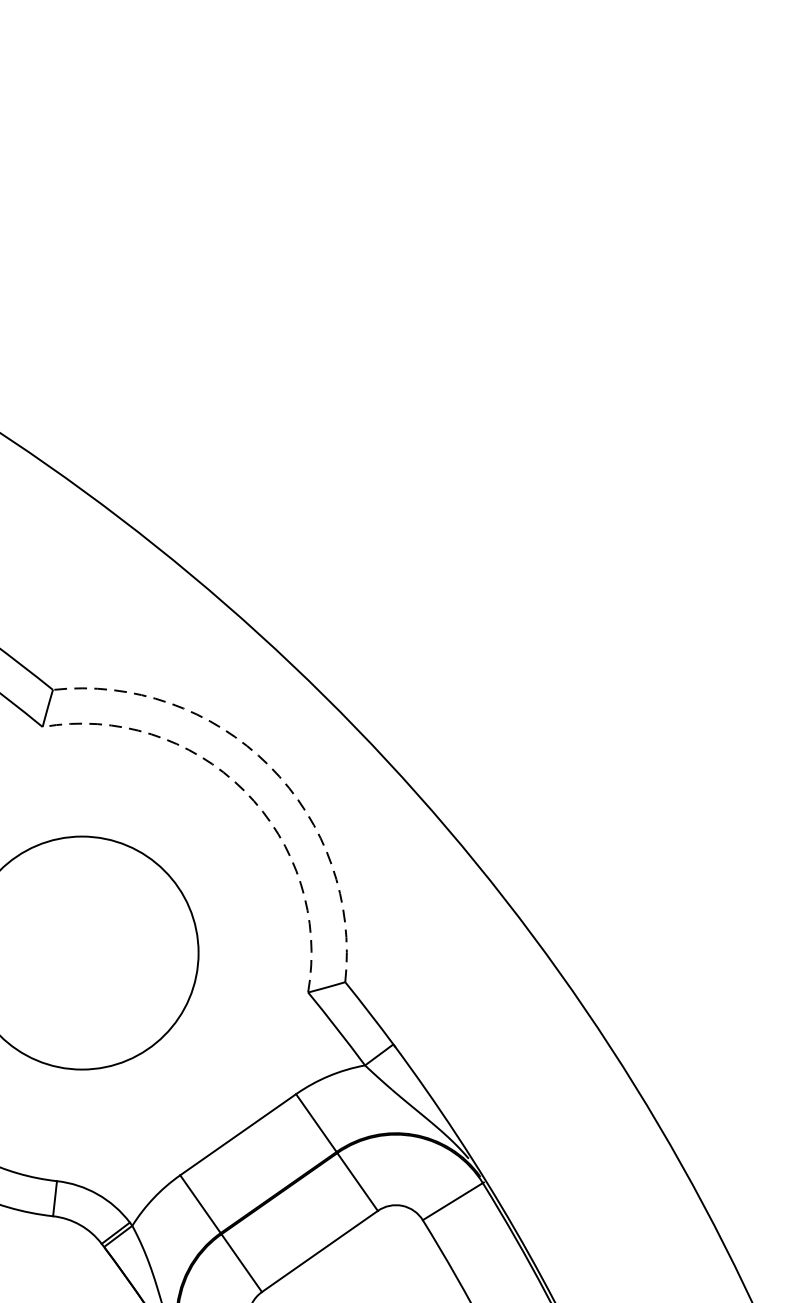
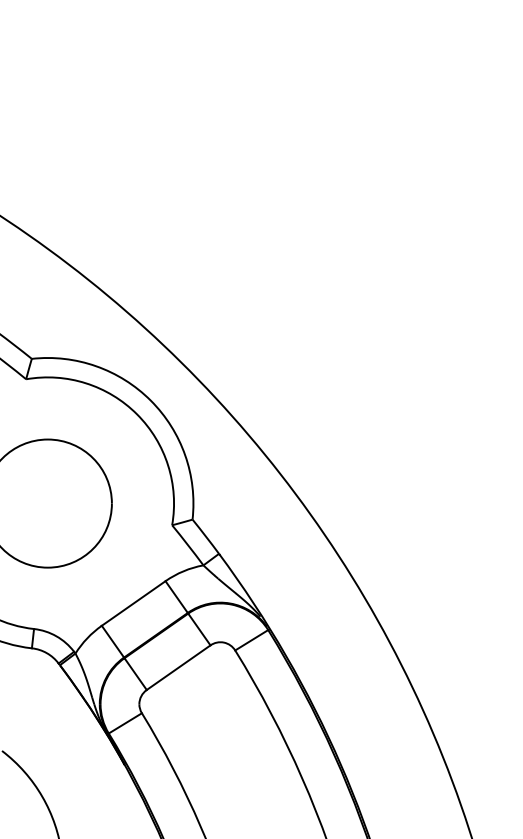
arc: (268, 765) -> (150, 400), dashed -> solid
arc: (245, 791) -> (137, 414), dashed -> solid

